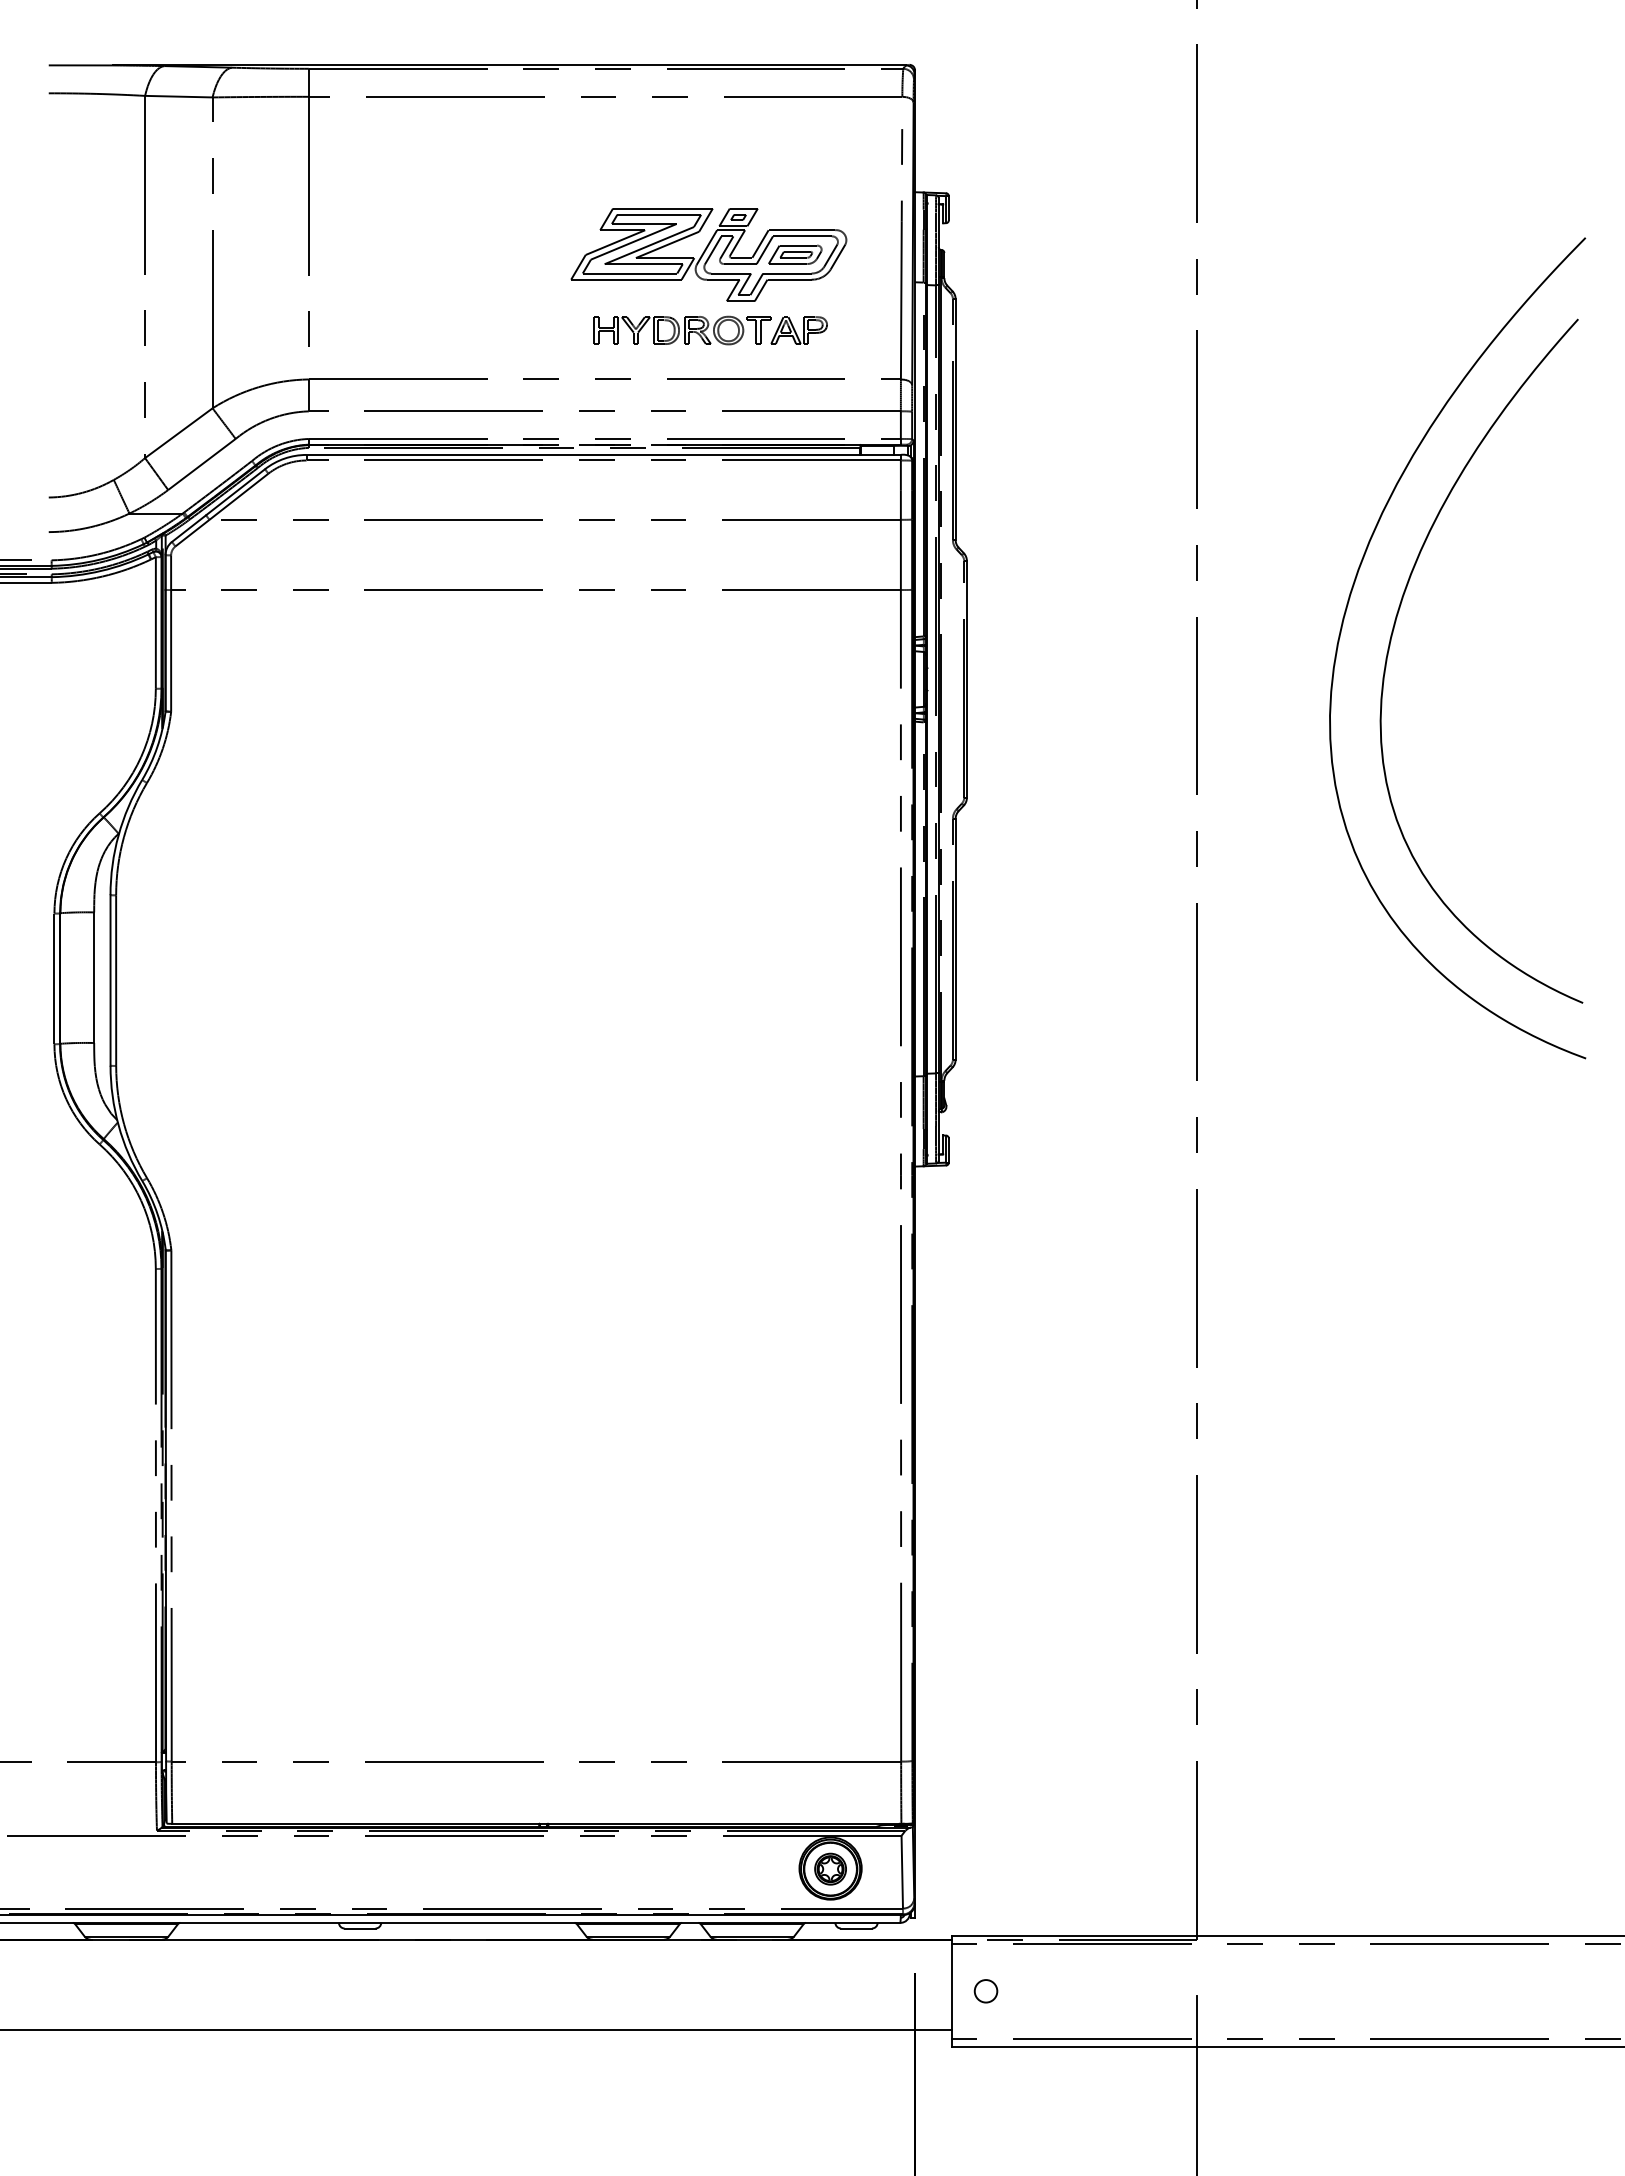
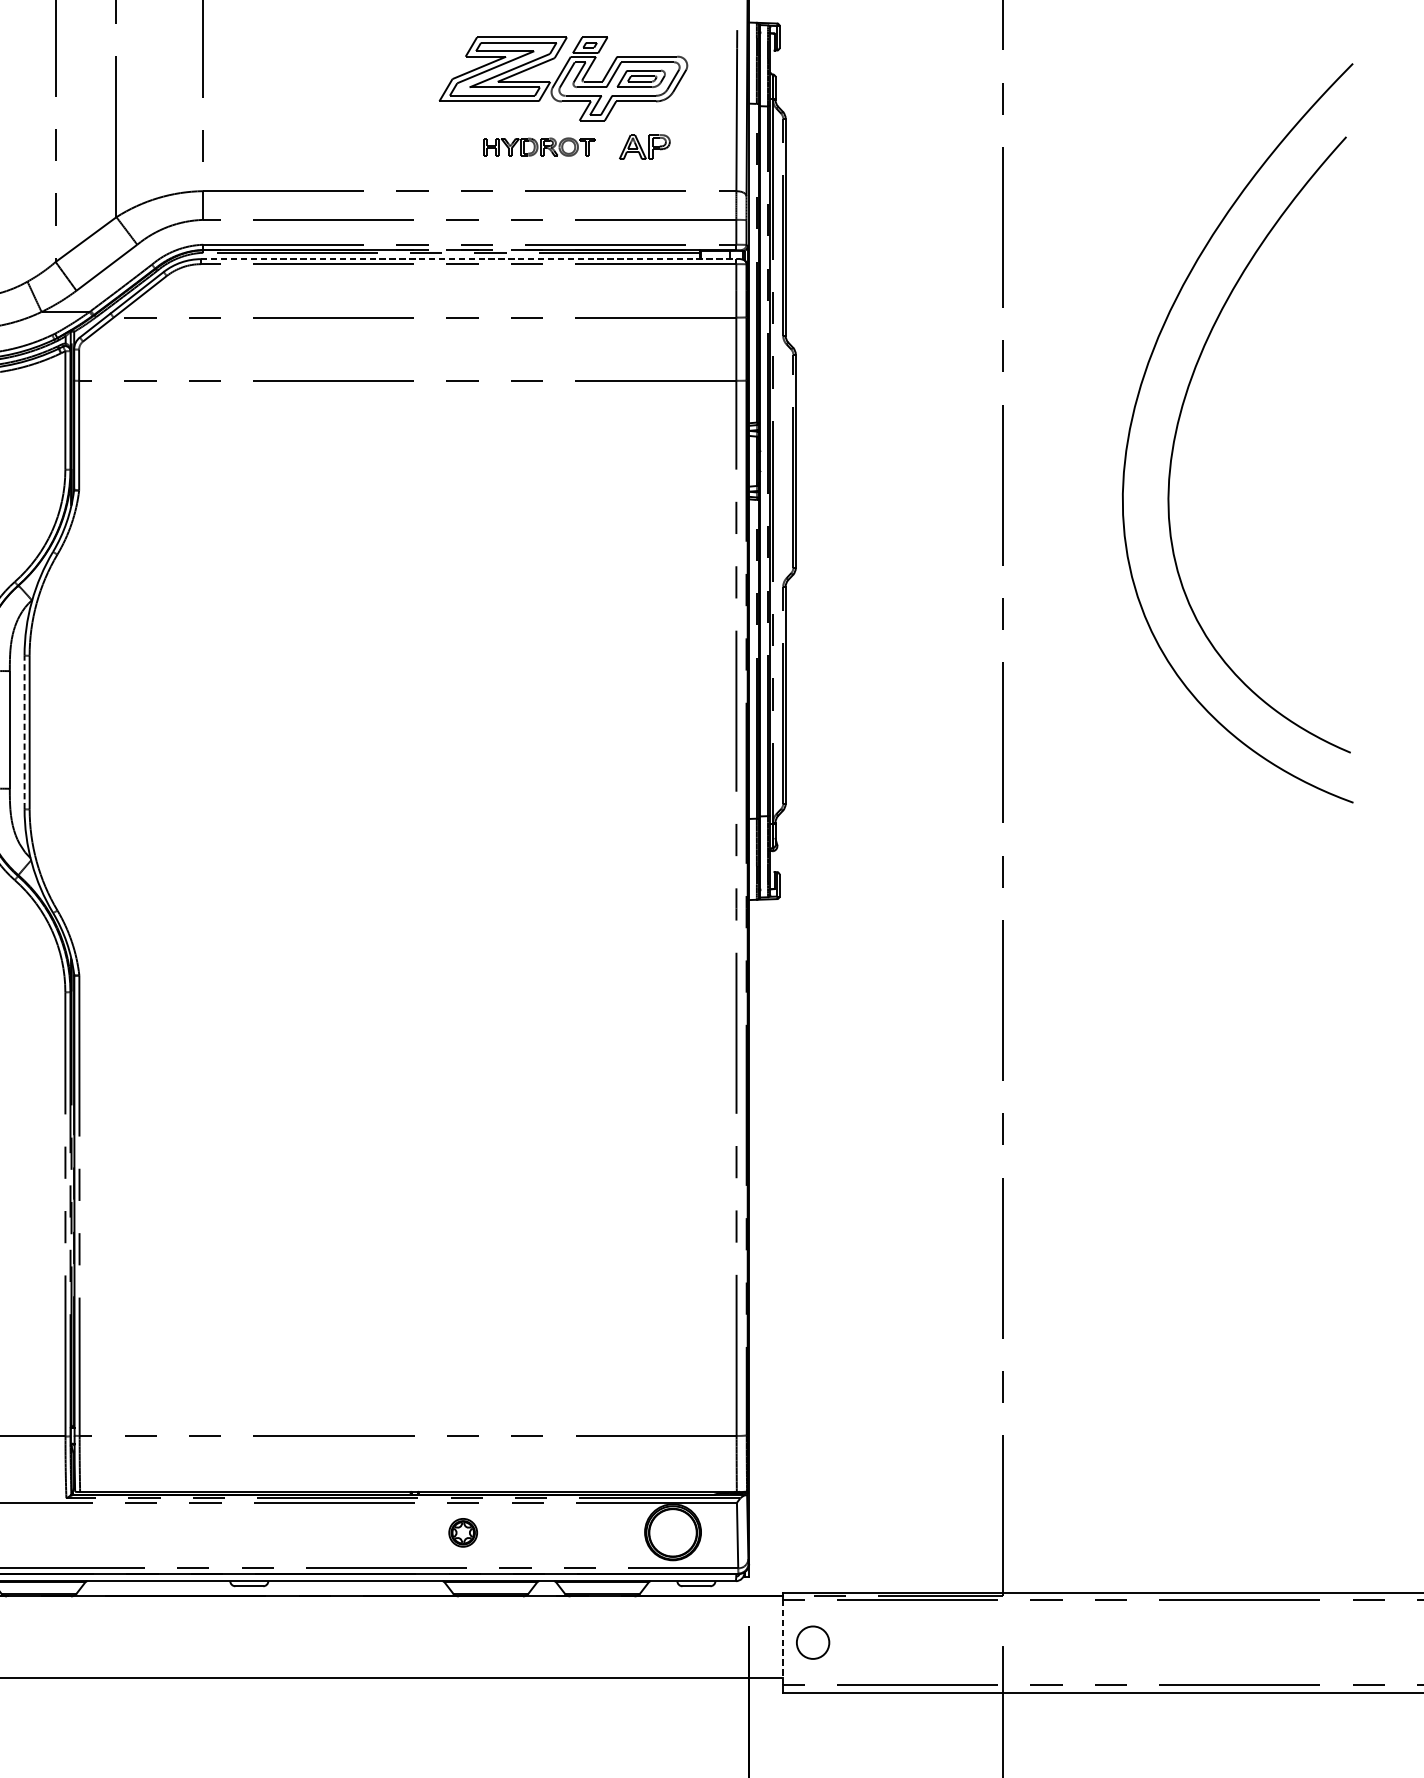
part: (682, 330) -> (539, 147), size x0.7
line: (604, 454) -> (469, 258), solid -> dashed
line: (110, 979) -> (24, 731), solid -> dashed
part: (830, 1868) -> (463, 1532), moved
line: (952, 1990) -> (782, 1642), solid -> dashed
circle: (985, 1991) -> (812, 1642), size x1.6

